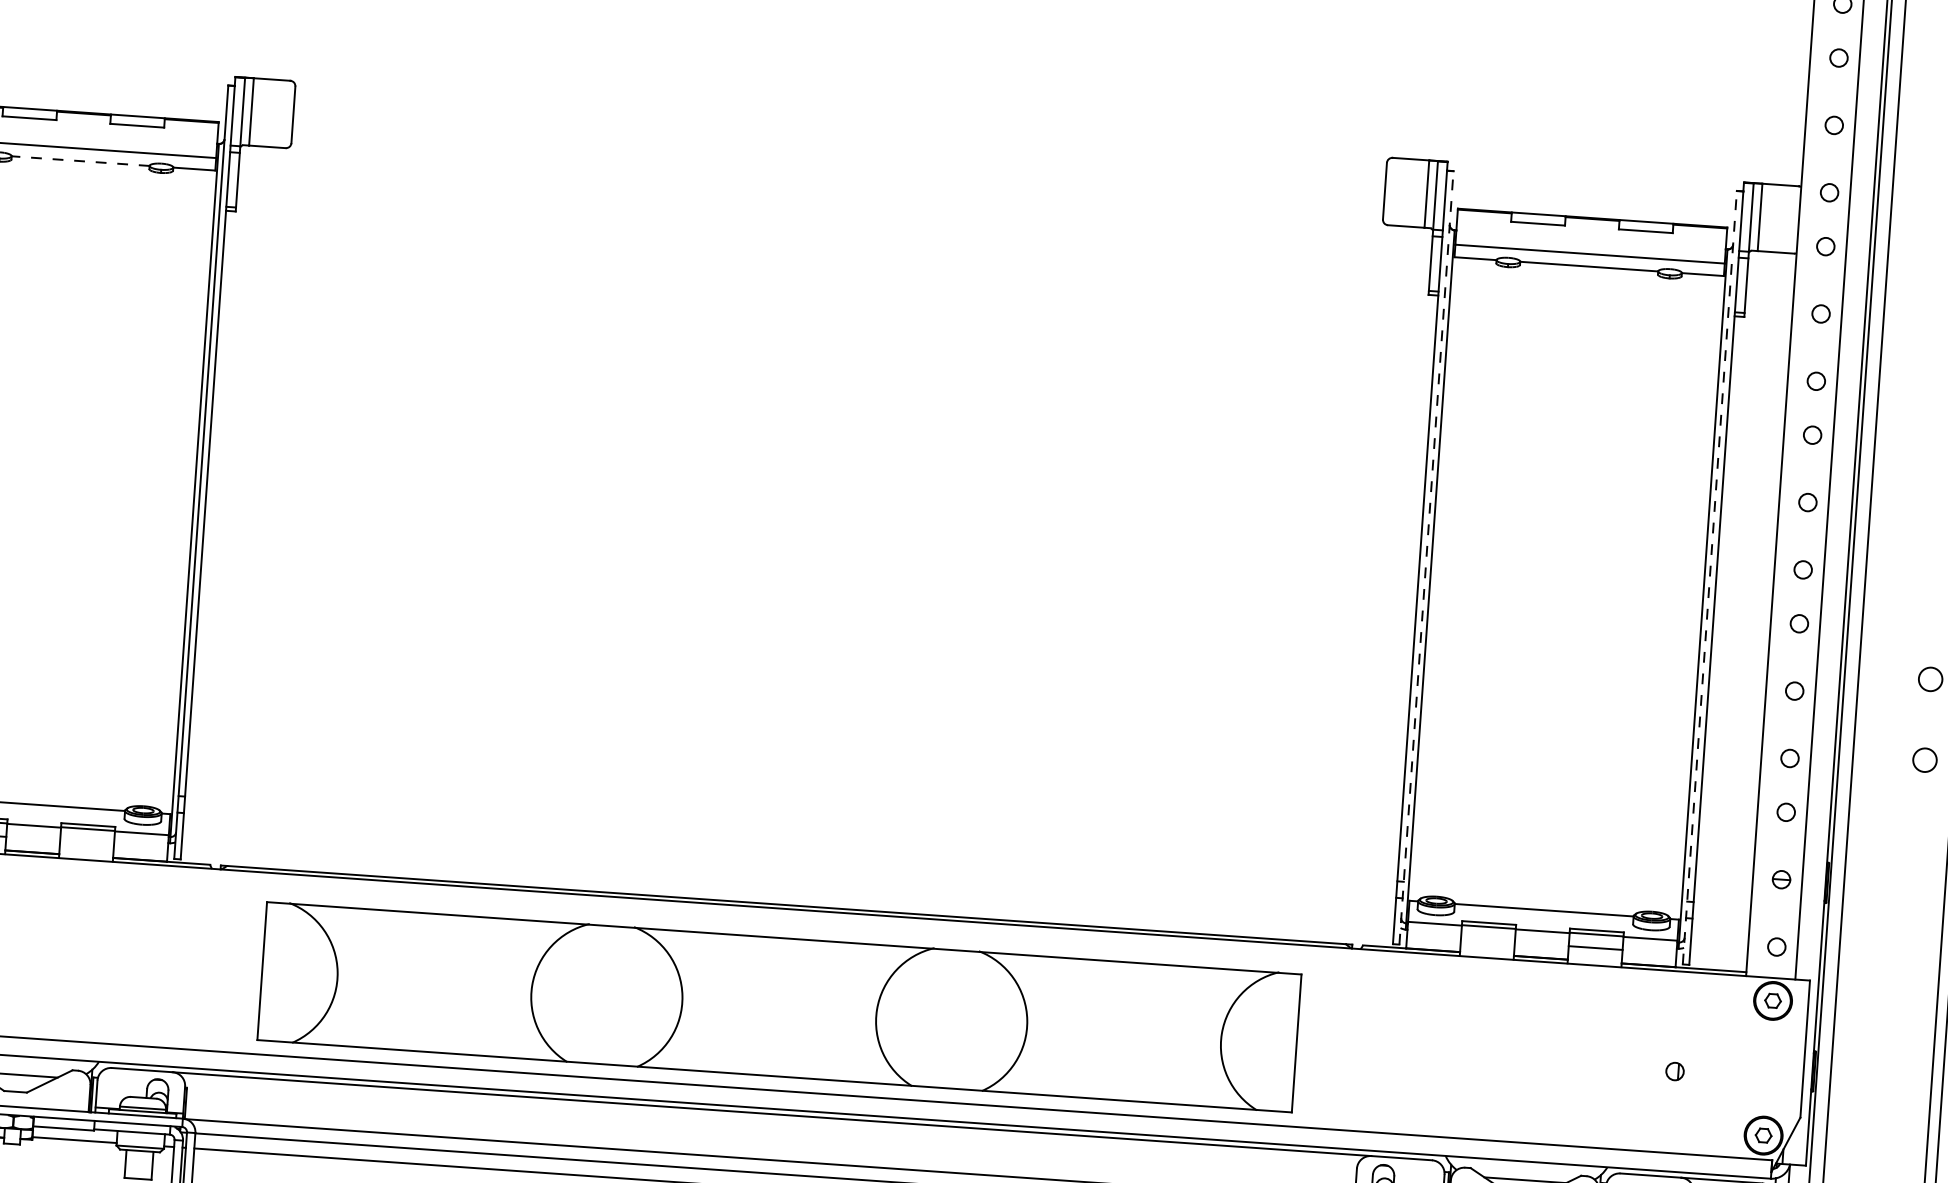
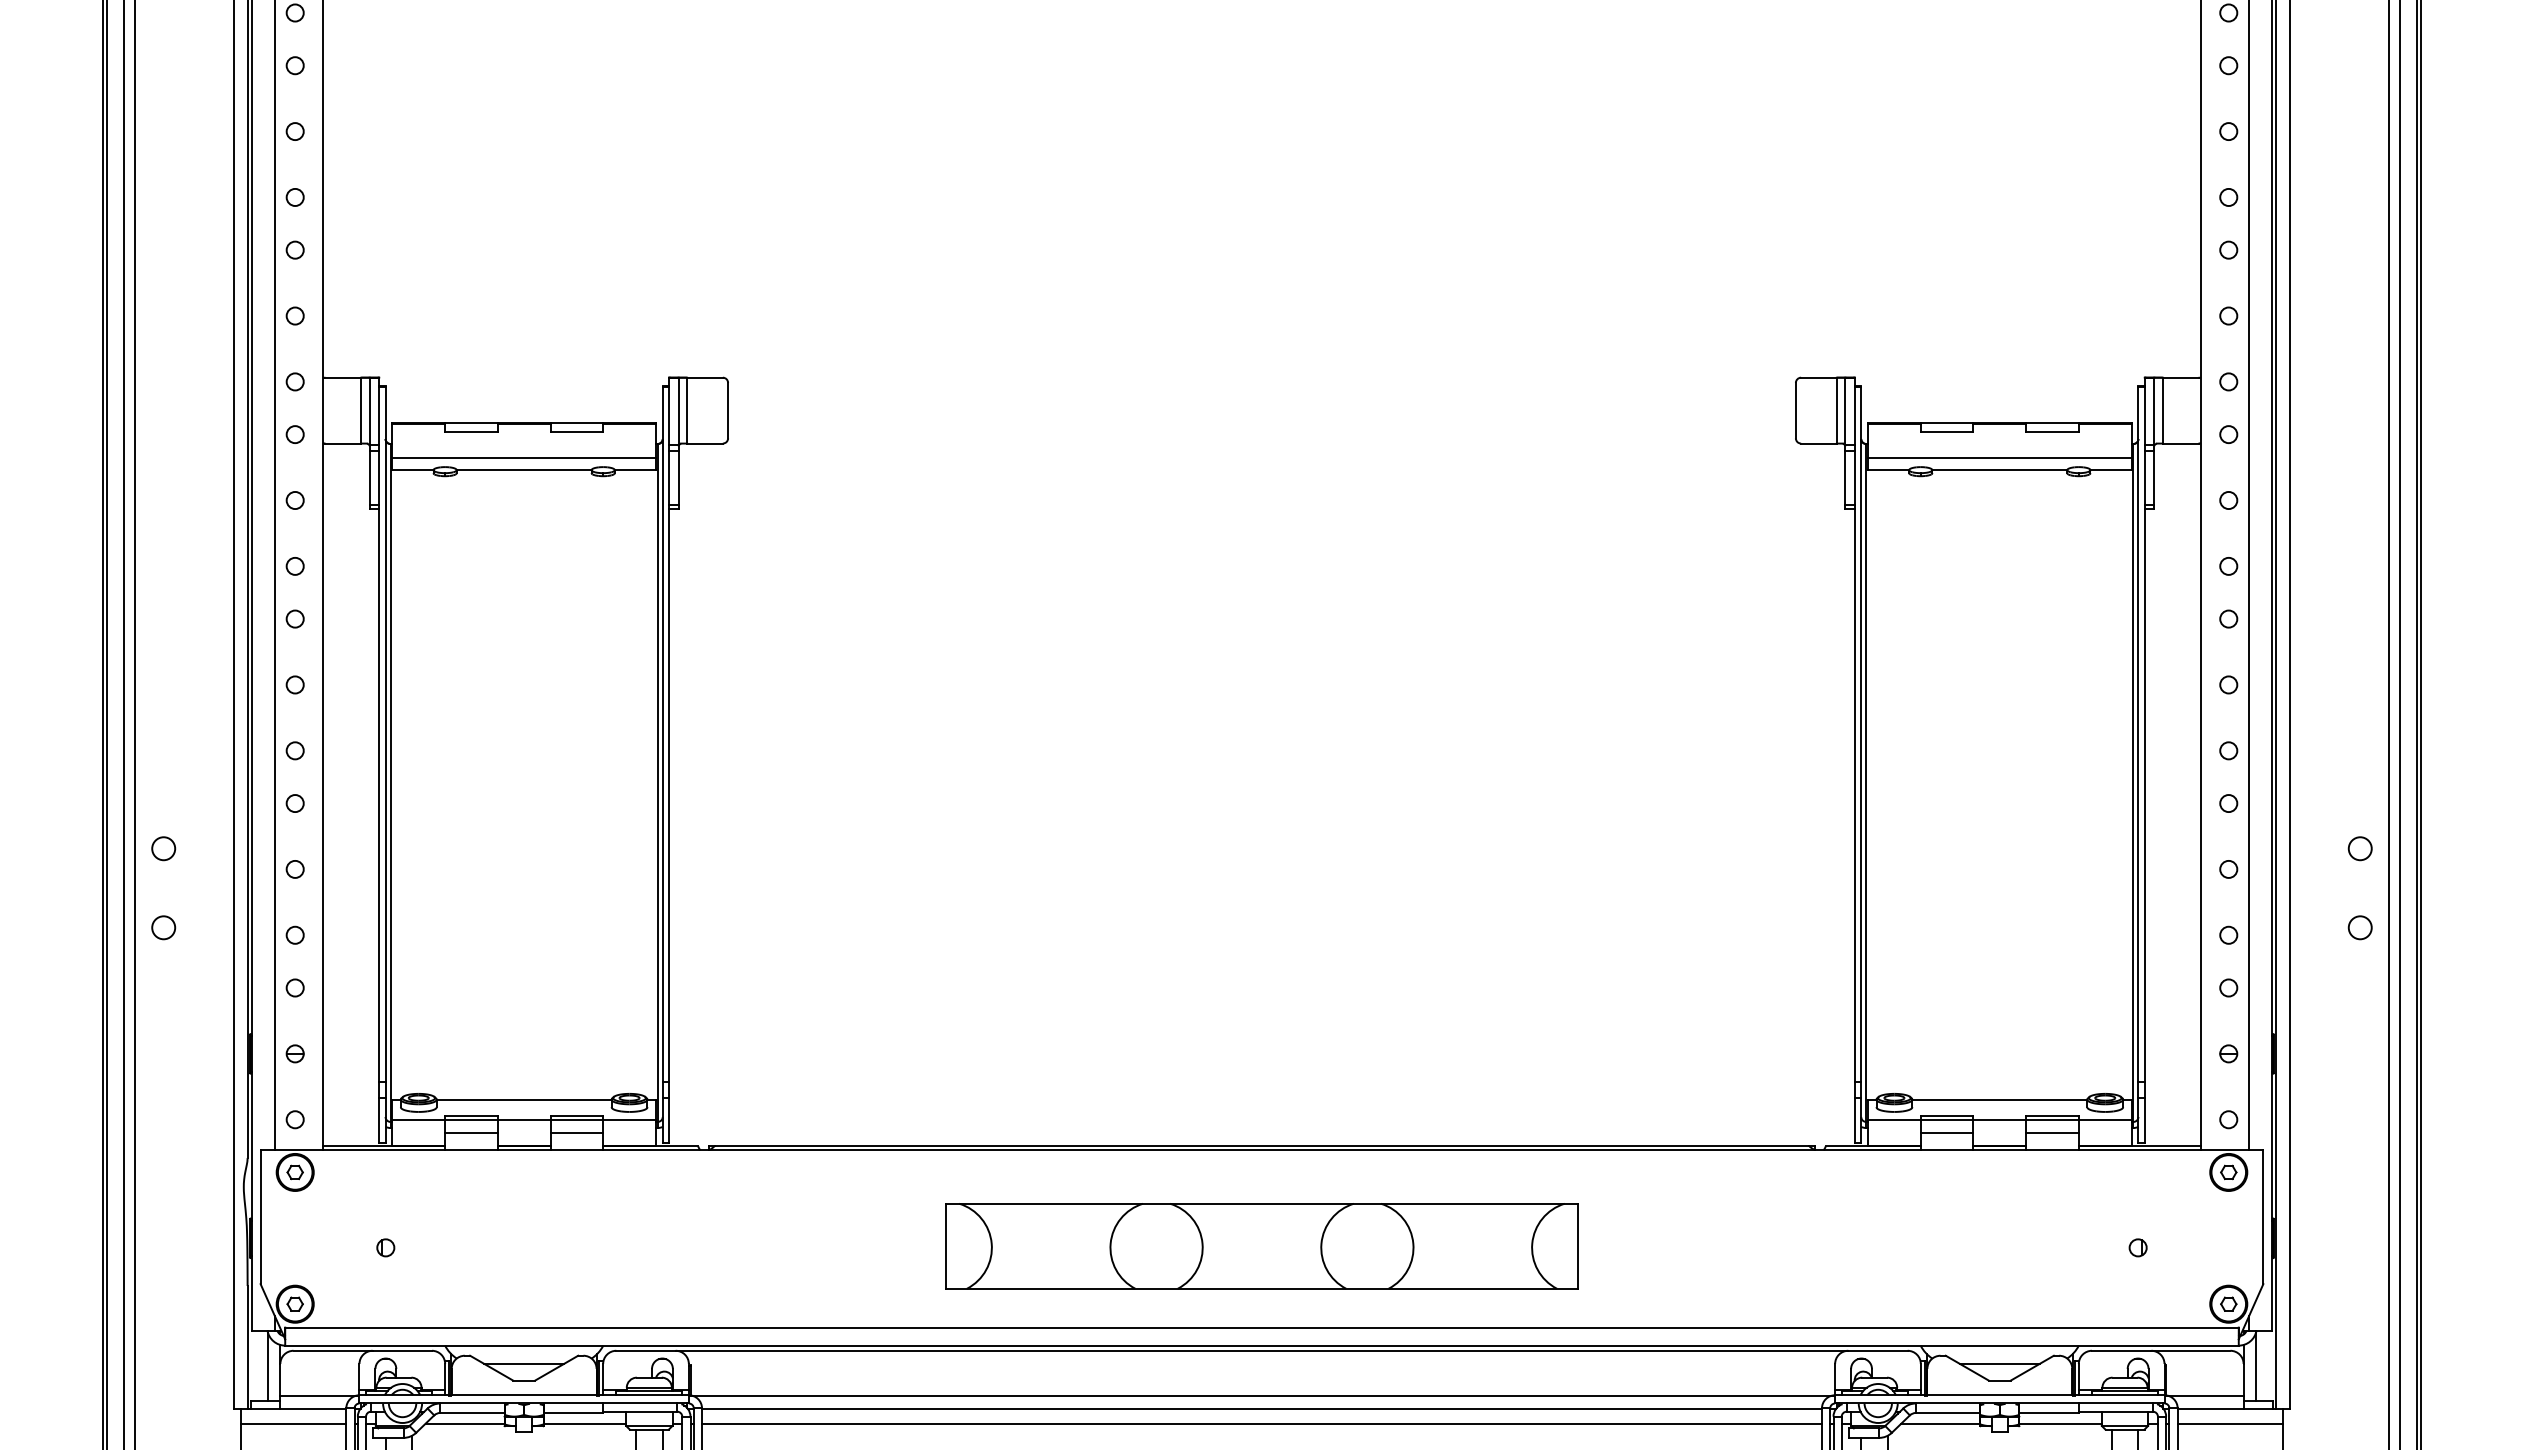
line: (79, 161) -> (523, 470), dashed -> solid
line: (1426, 557) -> (1861, 764), dashed -> solid
line: (1709, 577) -> (2138, 764), dashed -> solid
line: (86, 842) -> (576, 1133), added
line: (1487, 940) -> (1946, 1133), added
part: (778, 1007) -> (1261, 1246), size x0.62

